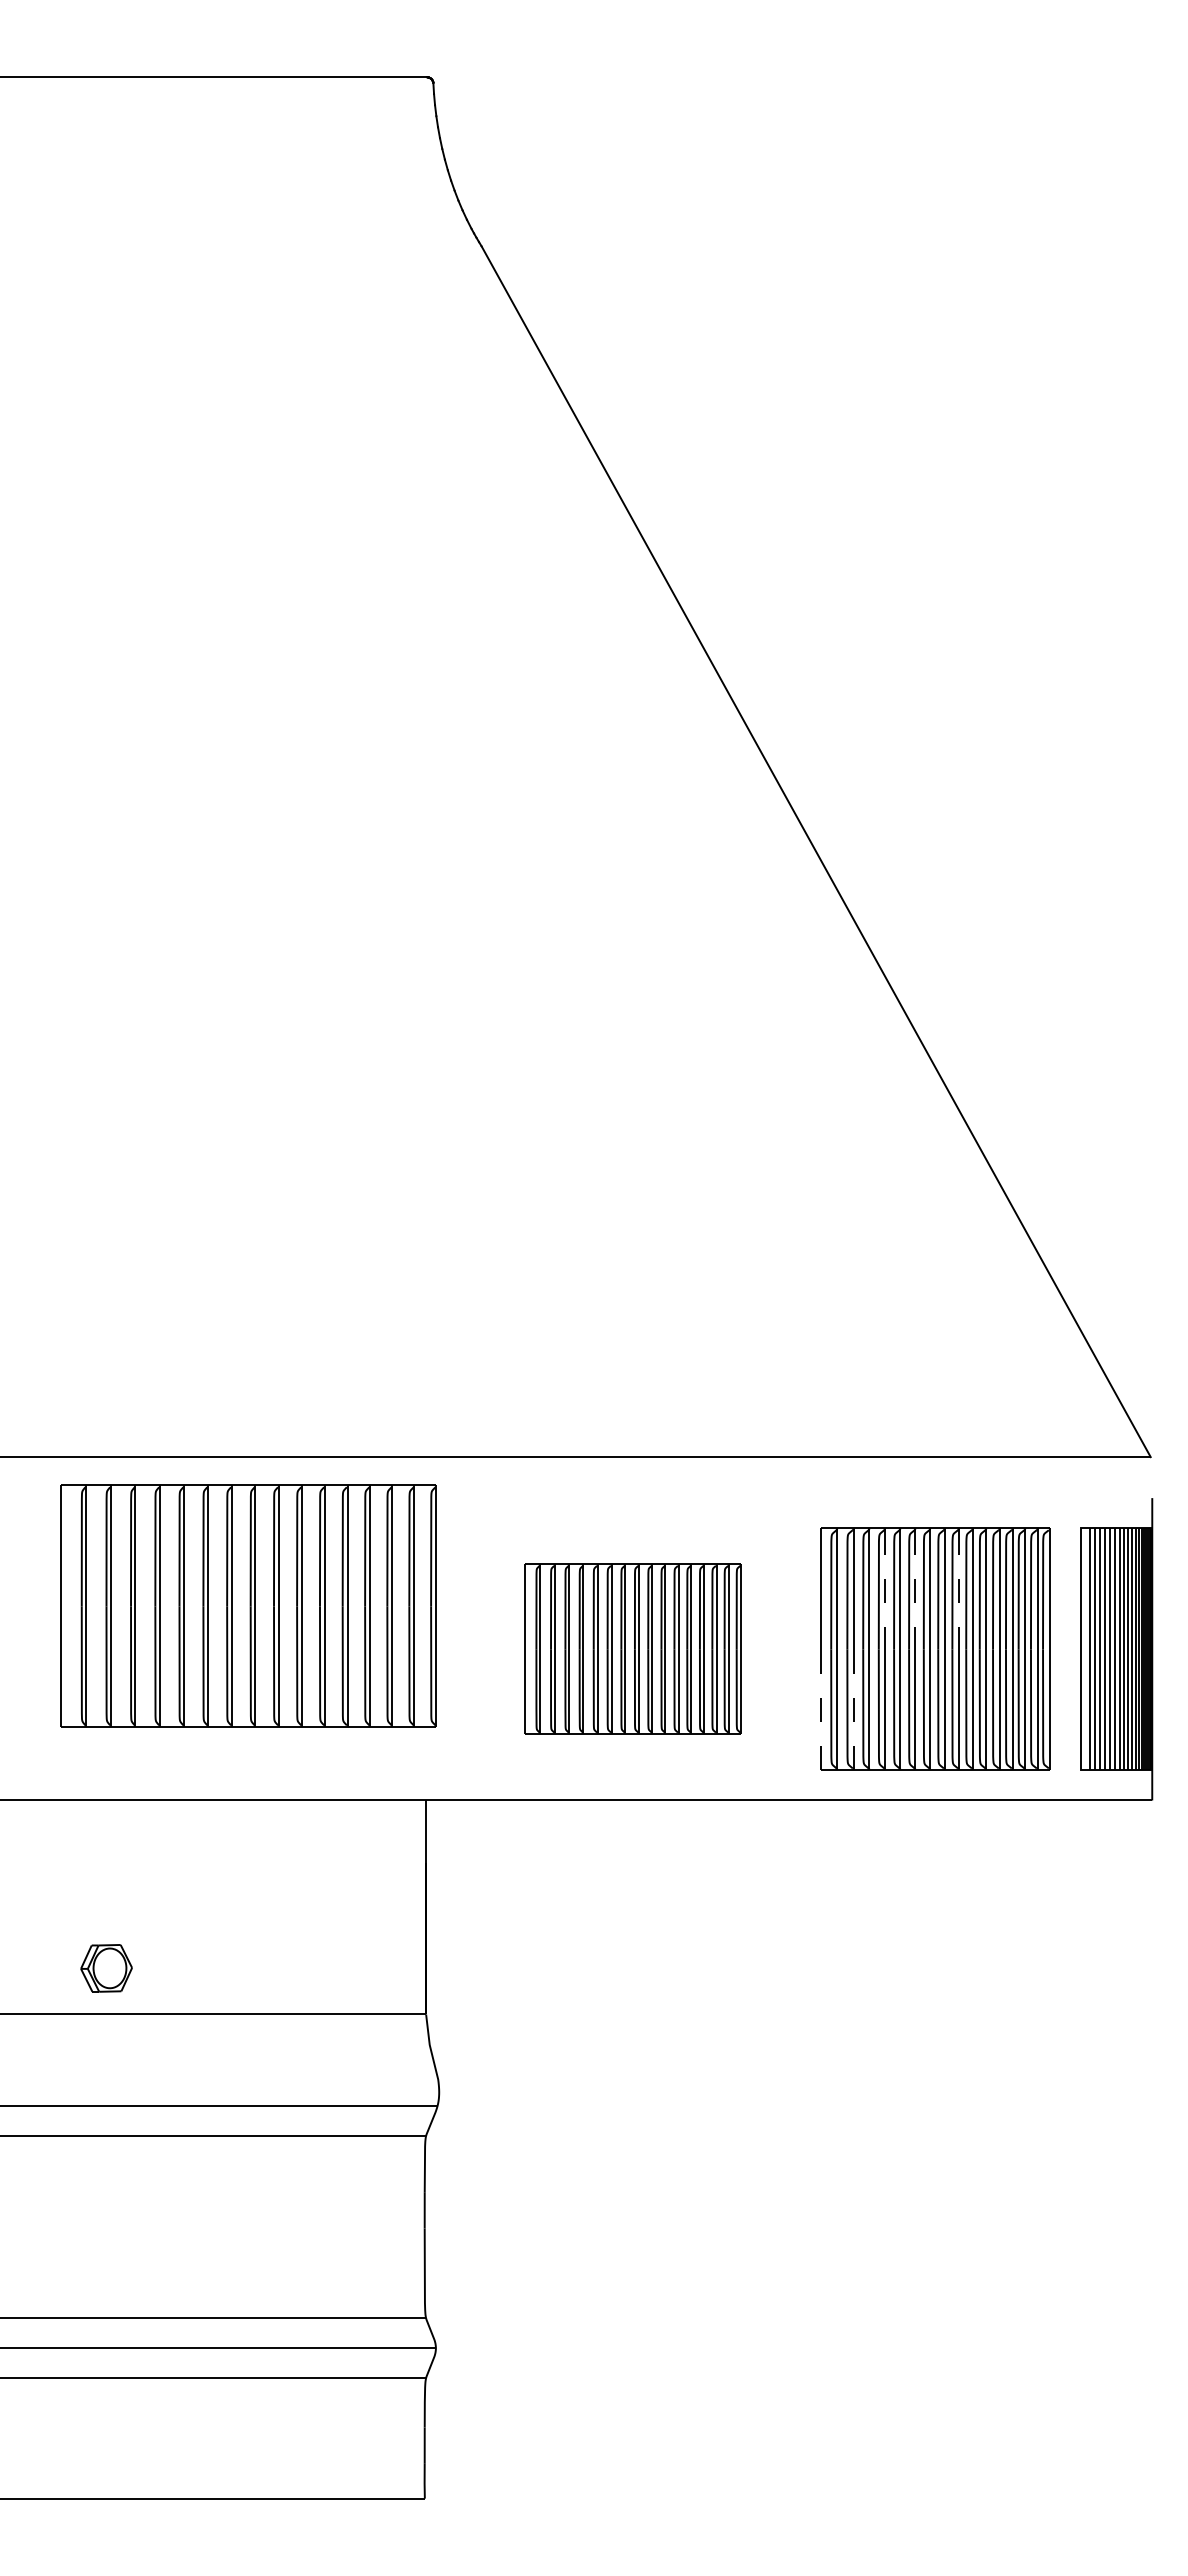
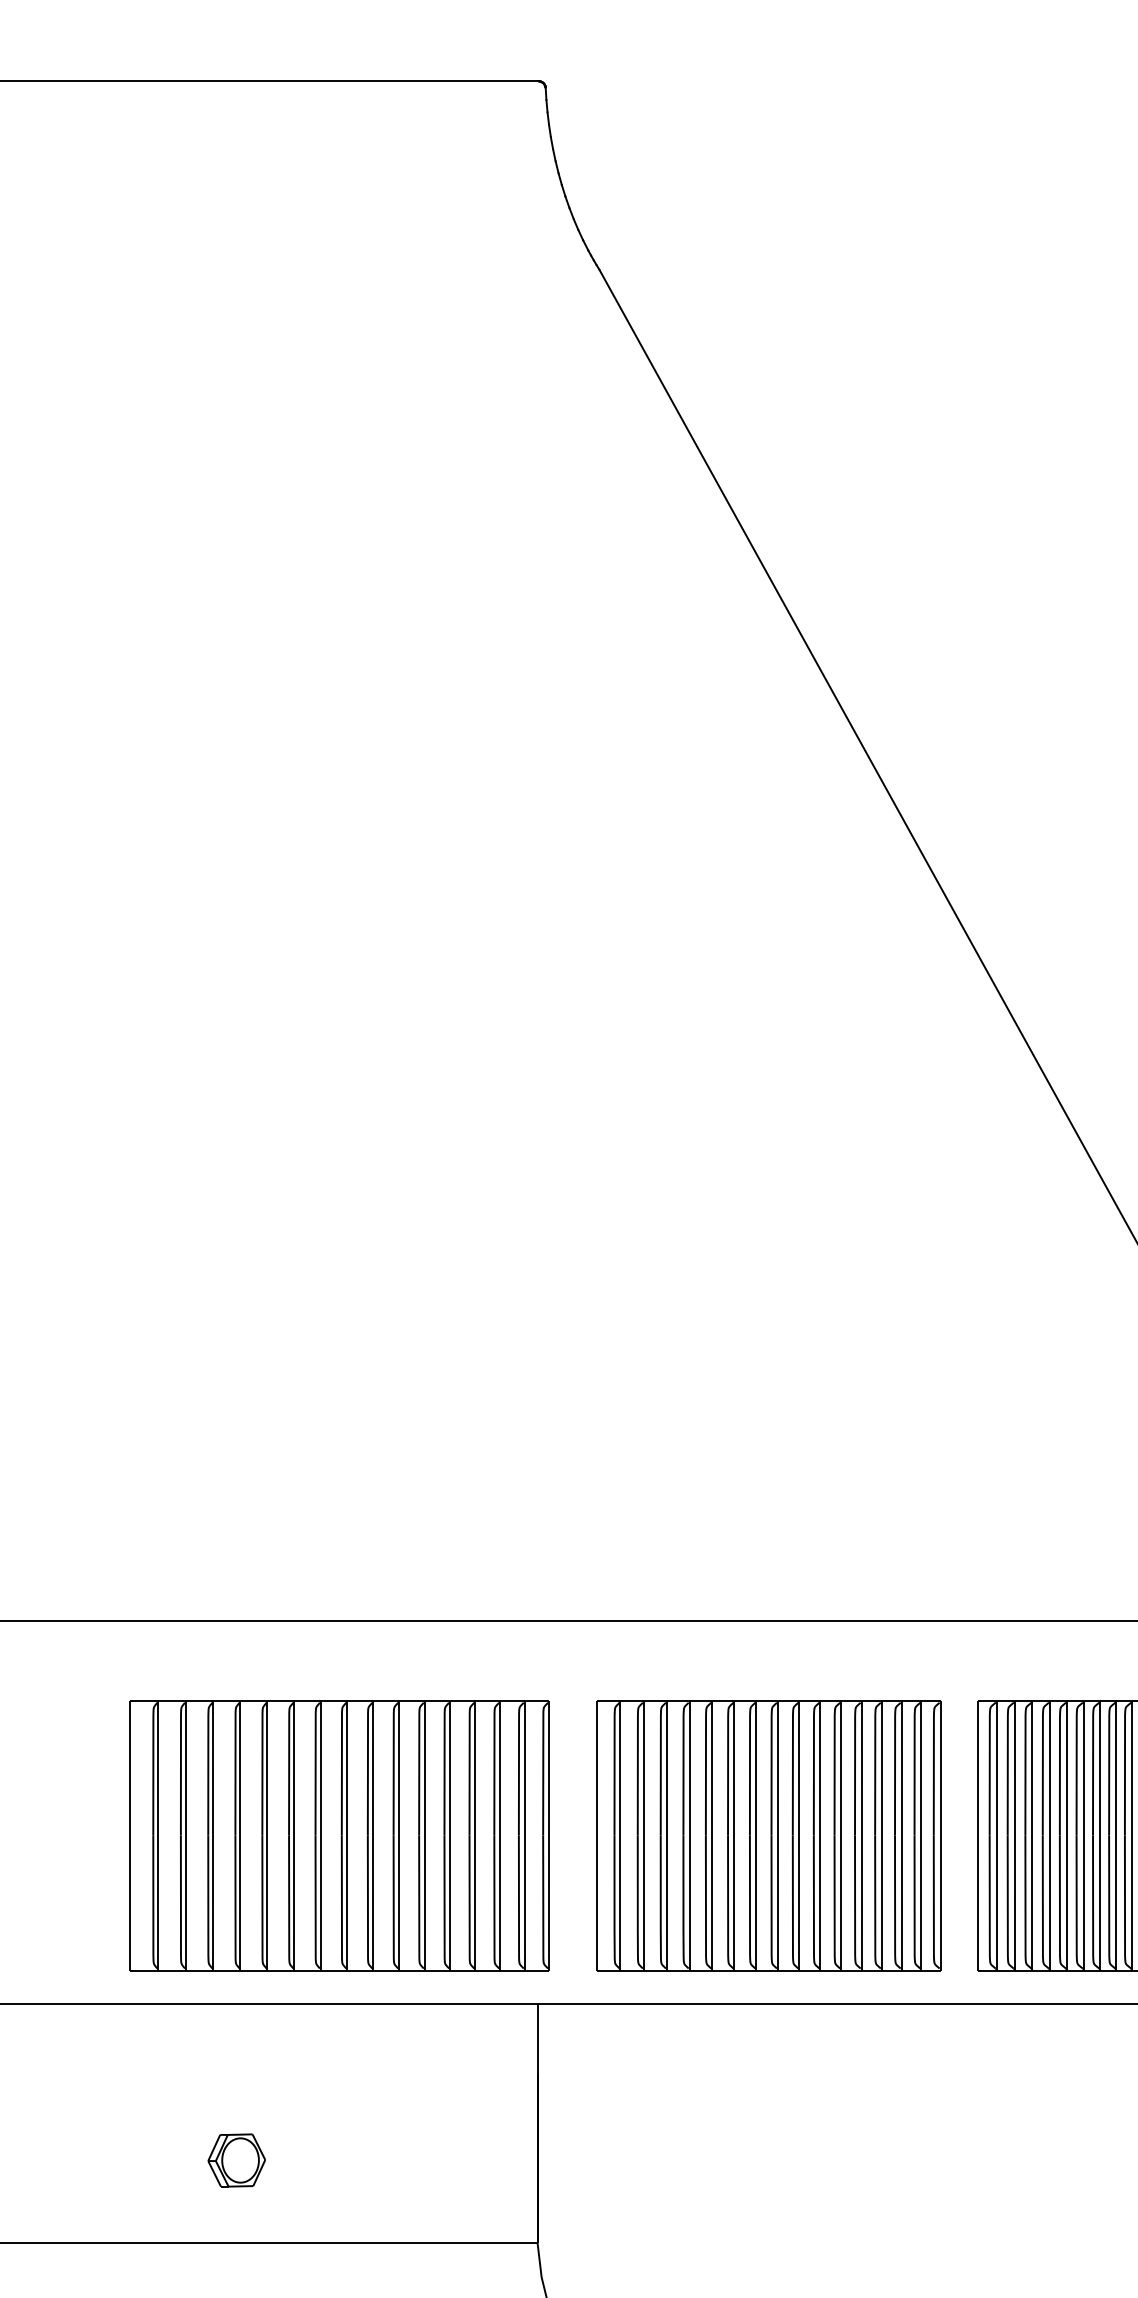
line: (885, 1590) -> (1050, 1770), dashed -> solid
line: (915, 1590) -> (1083, 1770), dashed -> solid
line: (958, 1590) -> (1131, 1770), dashed -> solid
part: (248, 1605) -> (339, 1834), moved
part: (632, 1648) -> (767, 1834), size x1.43
line: (820, 1709) -> (977, 1902), dashed -> solid
line: (853, 1709) -> (1014, 1902), dashed -> solid
part: (106, 1968) -> (236, 2160), moved

